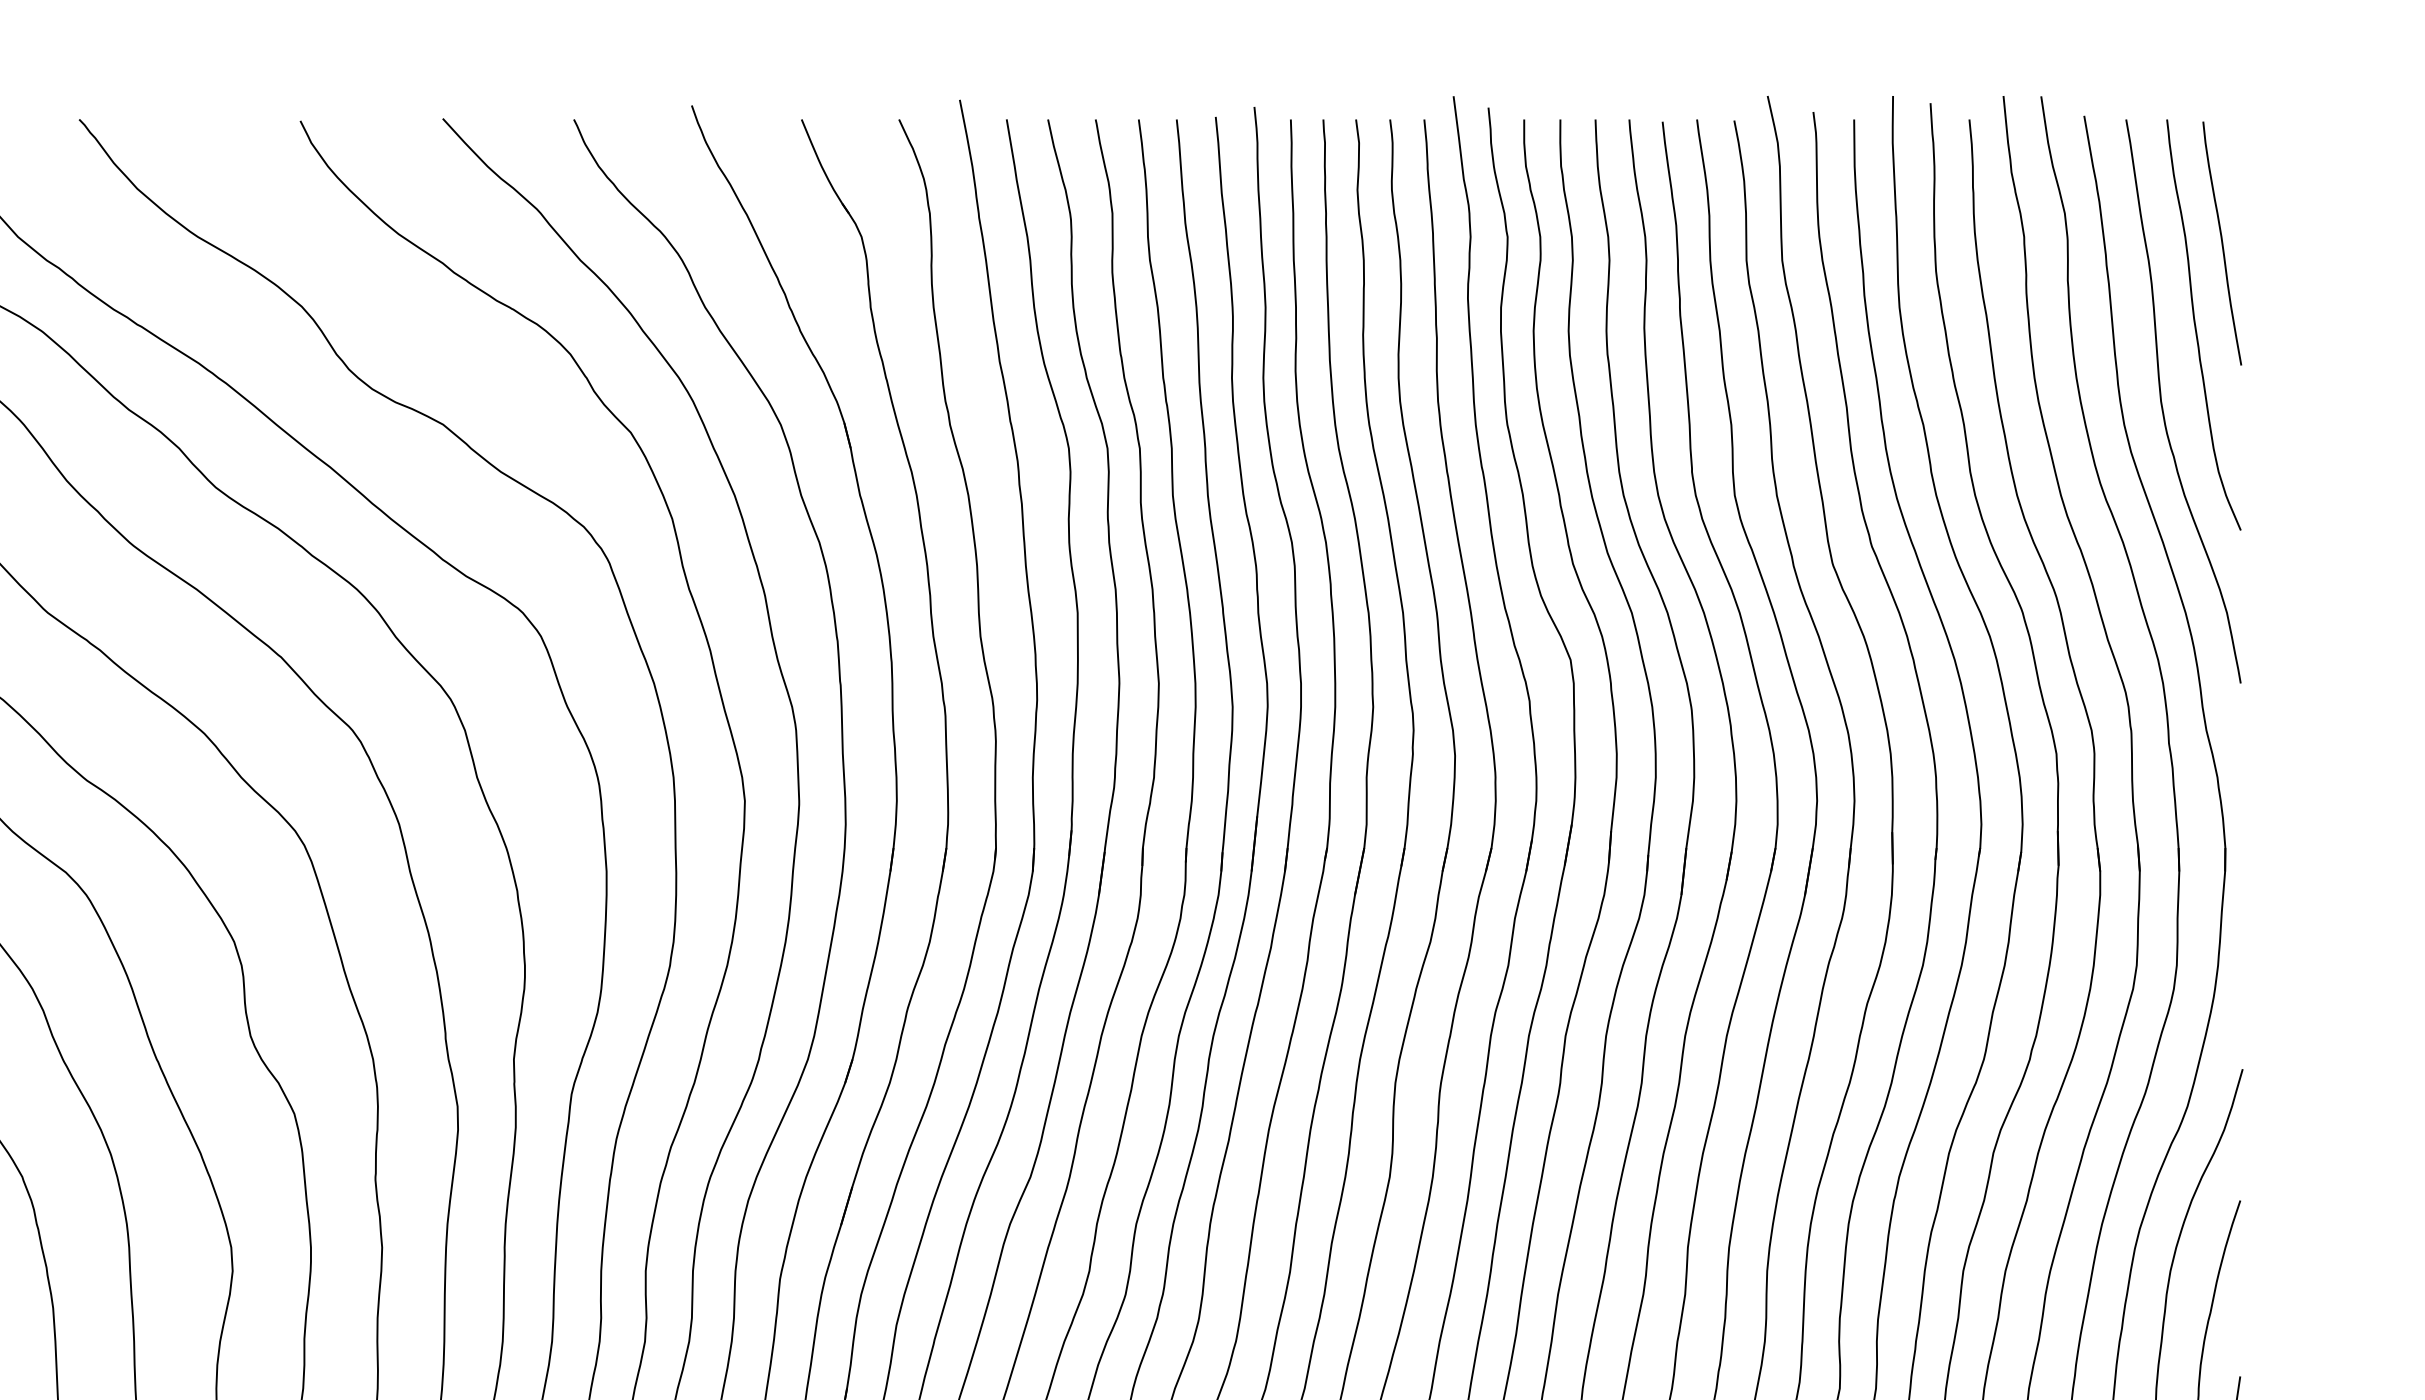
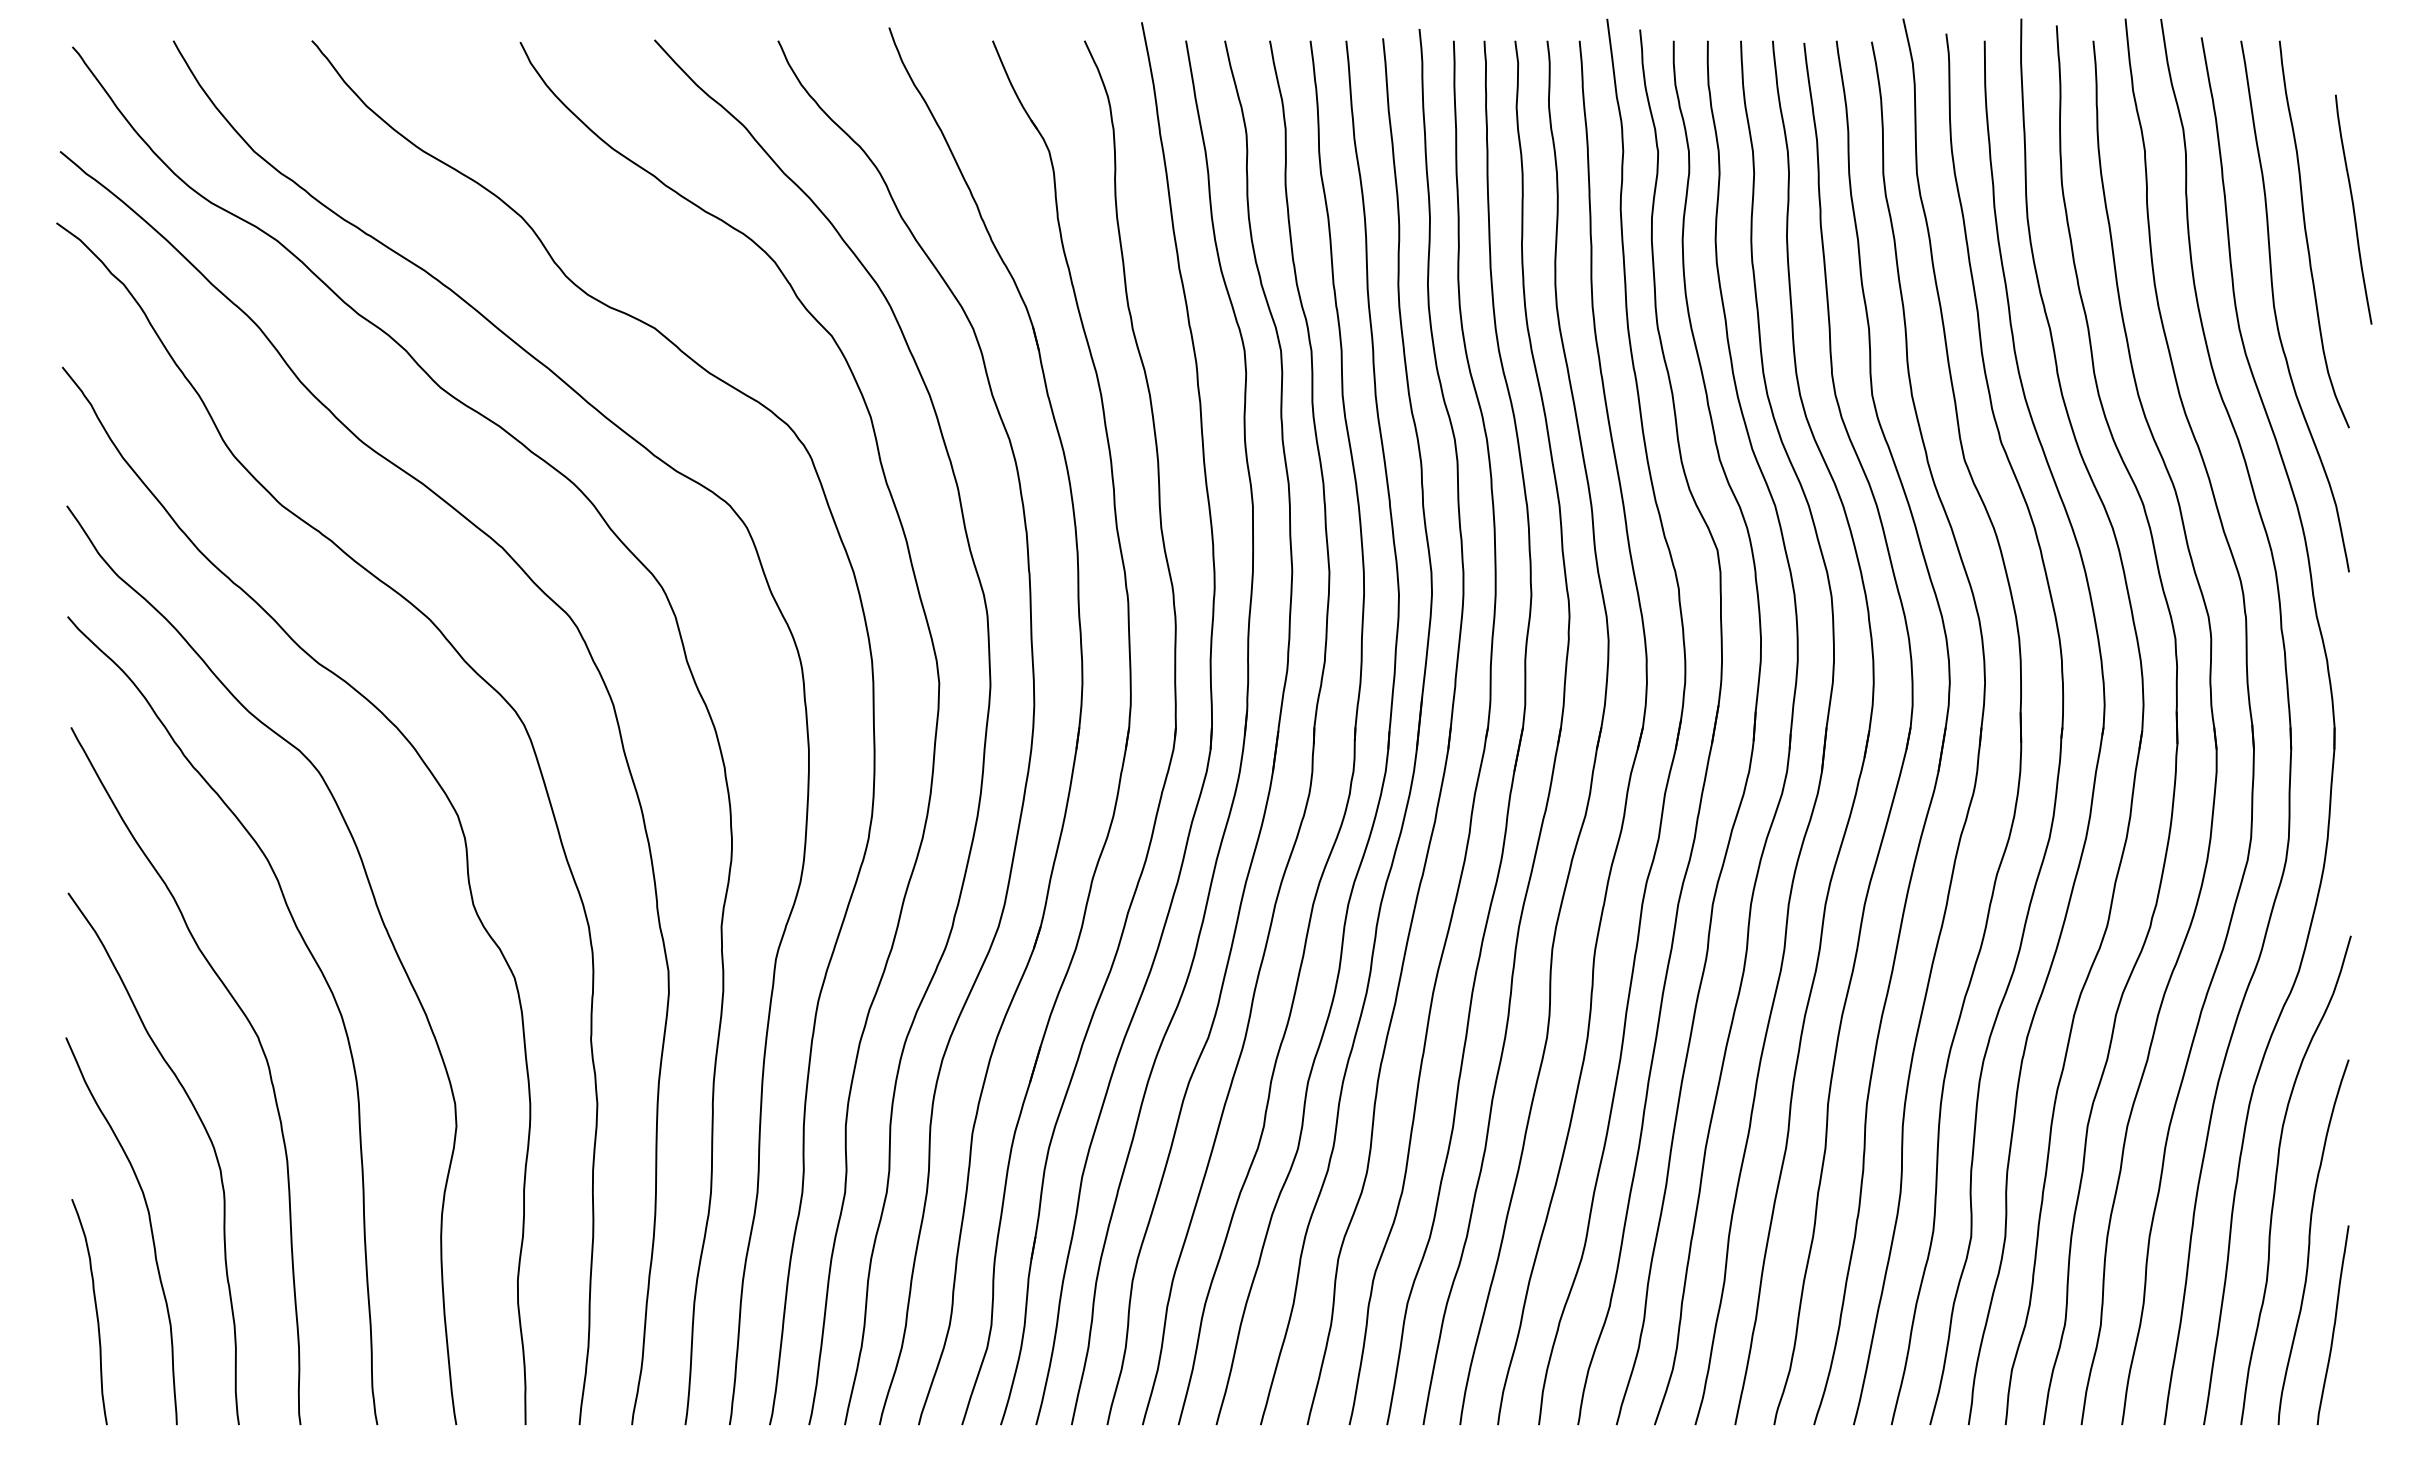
curve: (2222, 243) -> (2353, 209), moved

